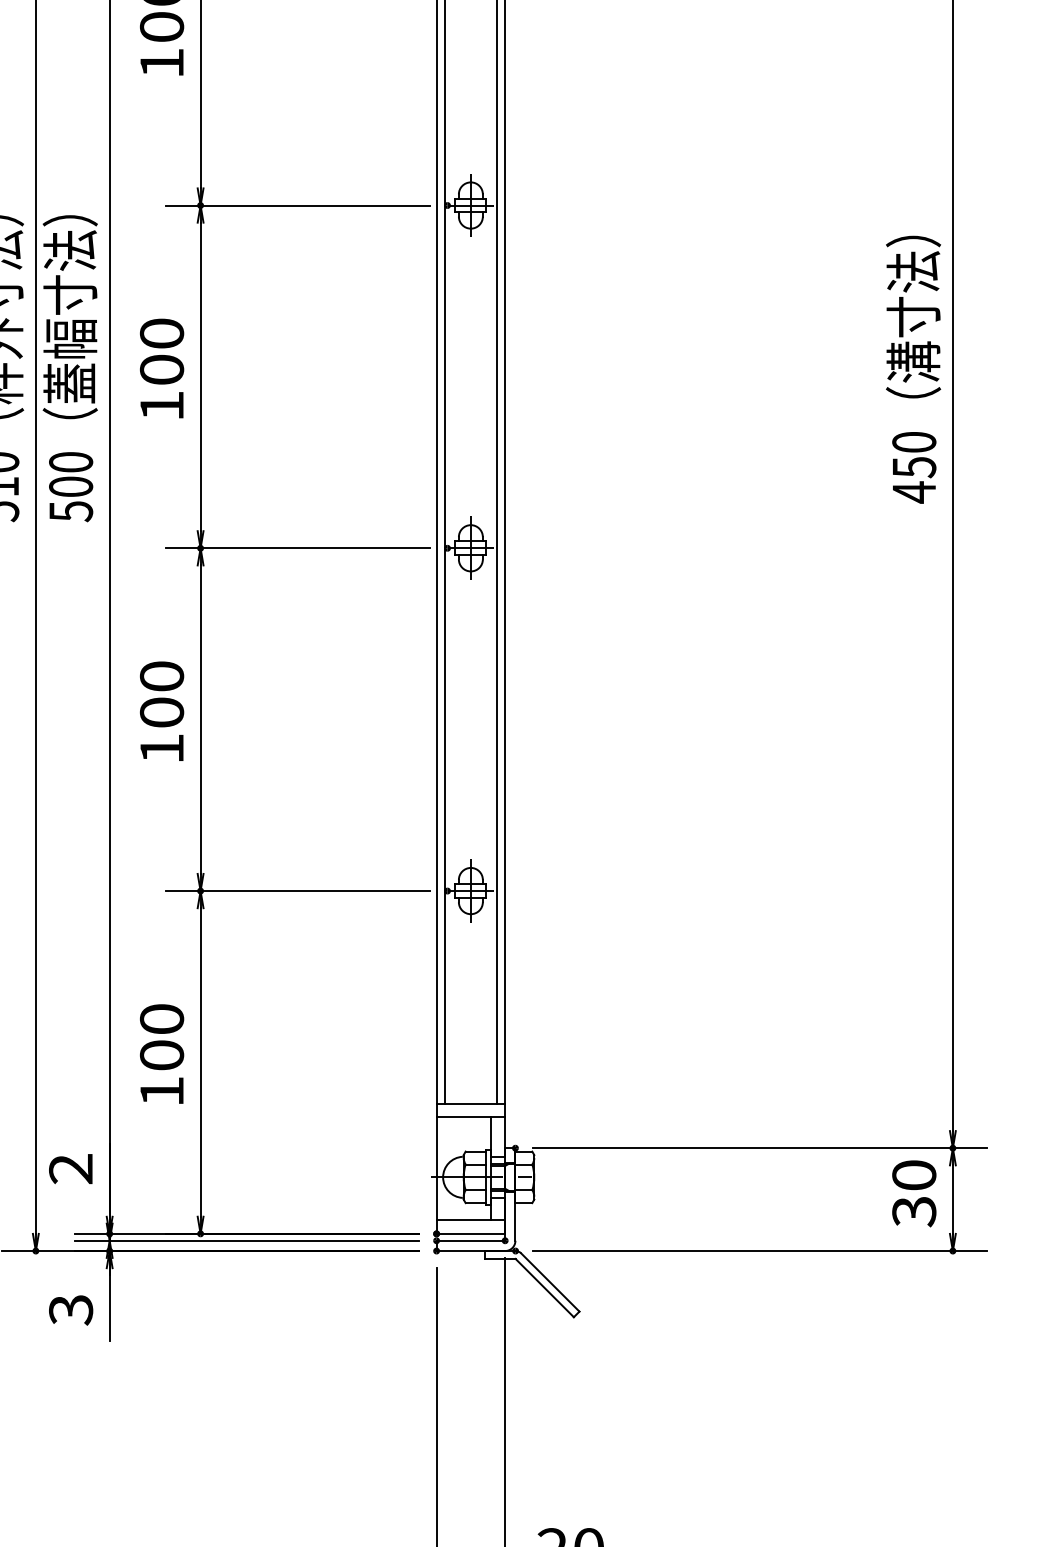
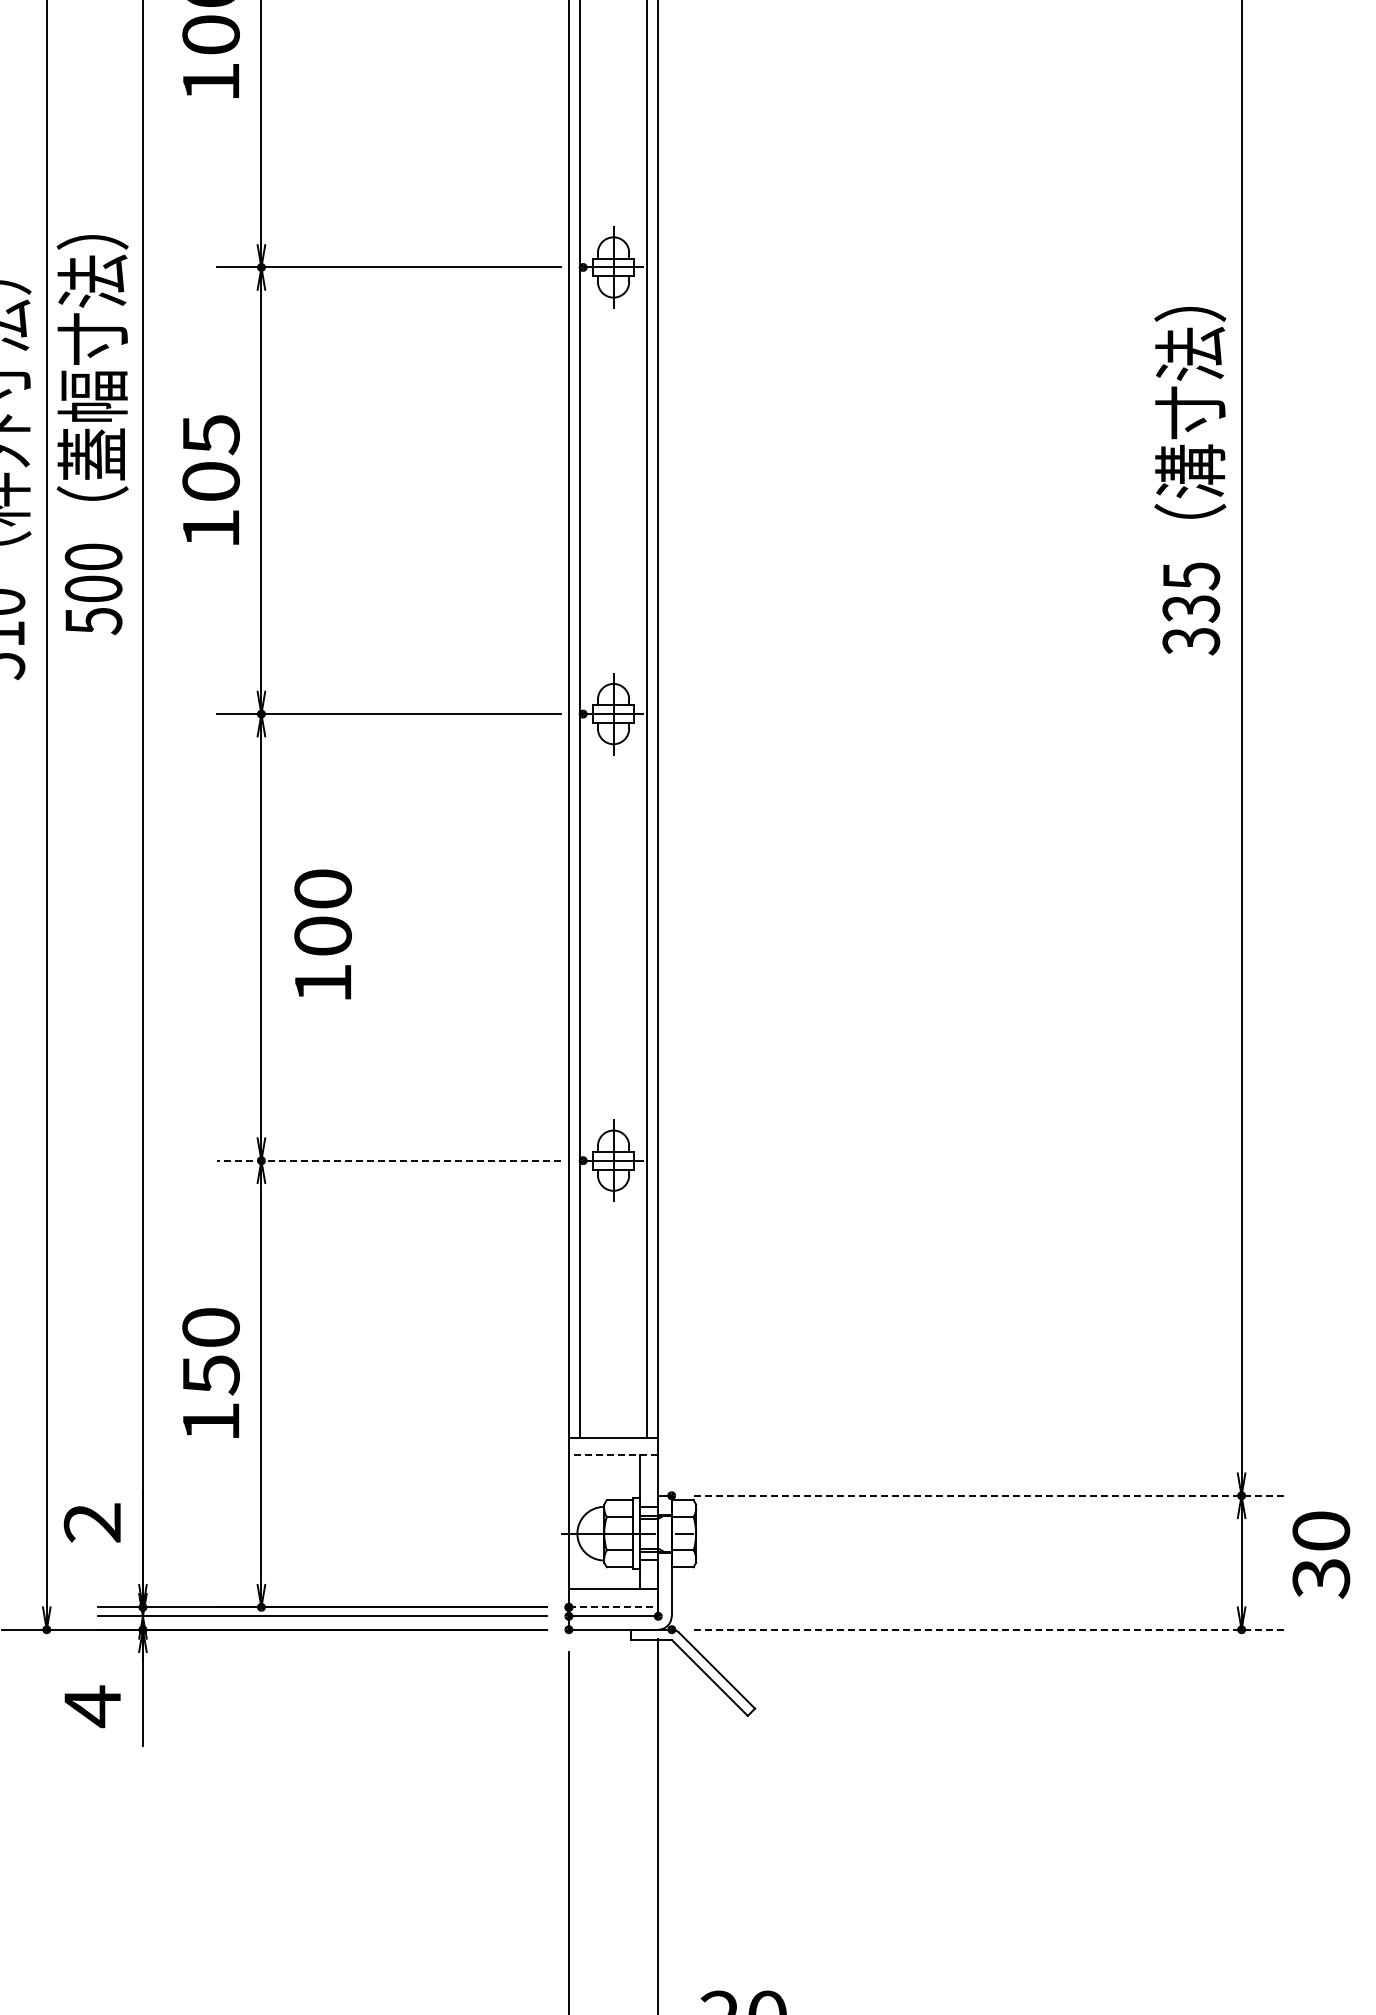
text: (161, 334) -> (210, 435), 100 -> 105
text: (70, 369) -> (92, 435), moved
text: (914, 468) -> (1191, 609), 450 -> 335
text: (161, 711) -> (322, 934), moved
line: (298, 890) -> (388, 1160), solid -> dashed
text: (161, 1055) -> (210, 1375), 100 -> 150
line: (470, 1117) -> (613, 1455), solid -> dashed
line: (760, 1148) -> (990, 1495), solid -> dashed
text: (914, 1193) -> (1321, 1554), moved
line: (470, 1234) -> (613, 1607), solid -> dashed
line: (760, 1250) -> (990, 1629), solid -> dashed
text: (70, 1309) -> (92, 1706), 3 -> 4

